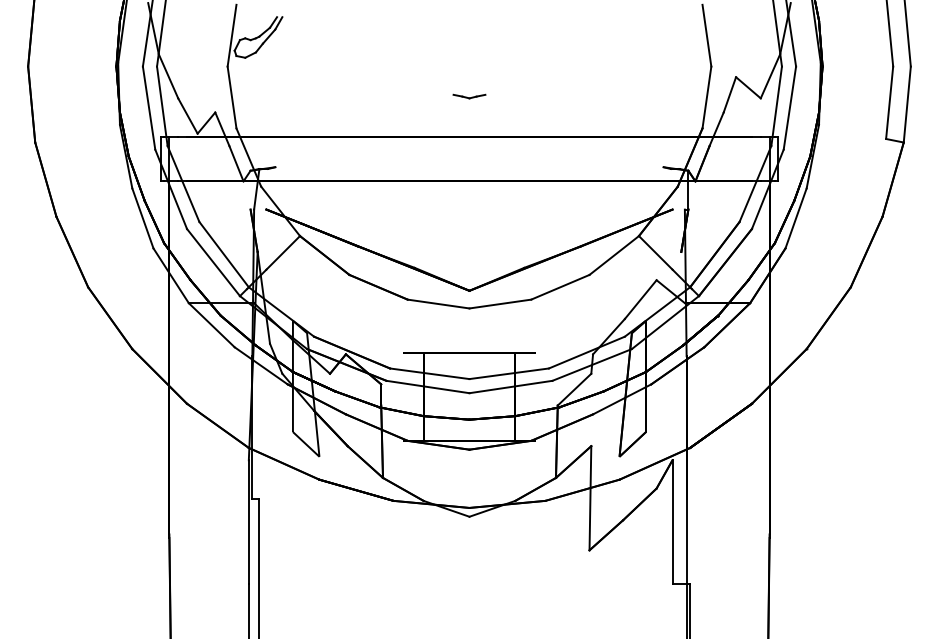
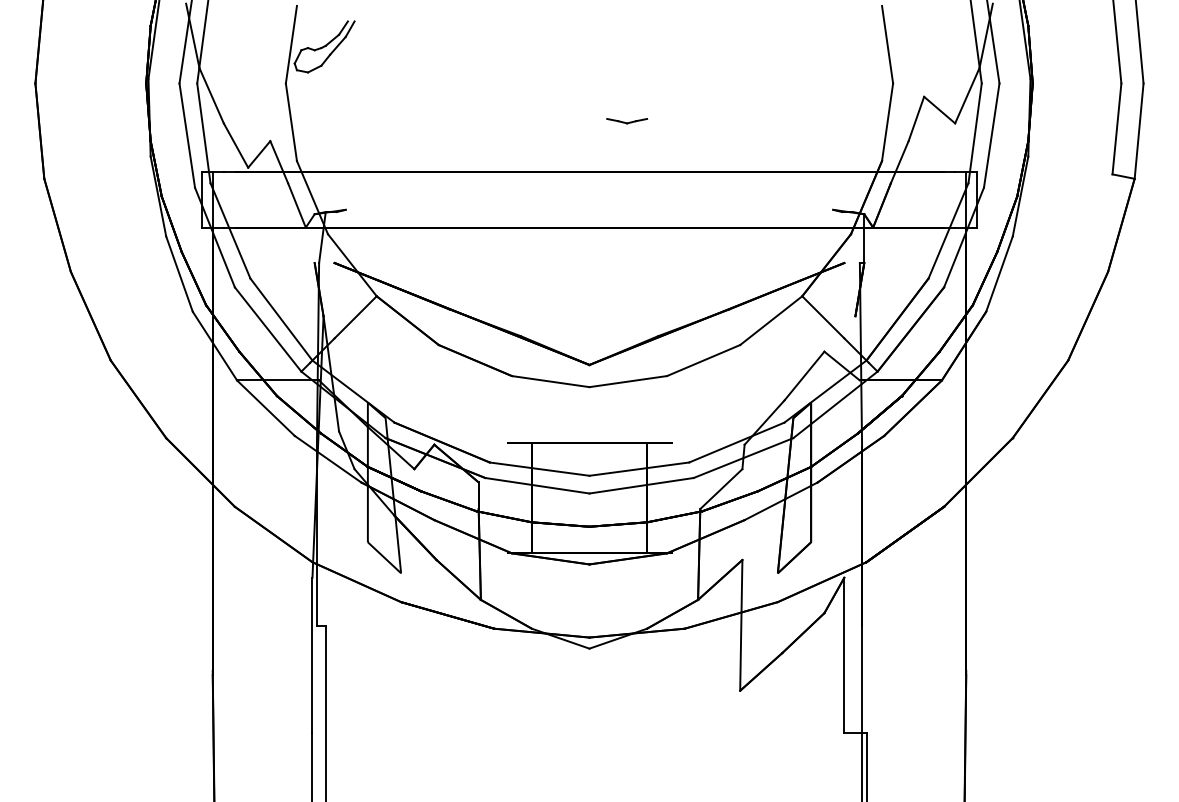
part: (469, 96) -> (627, 121), moved

